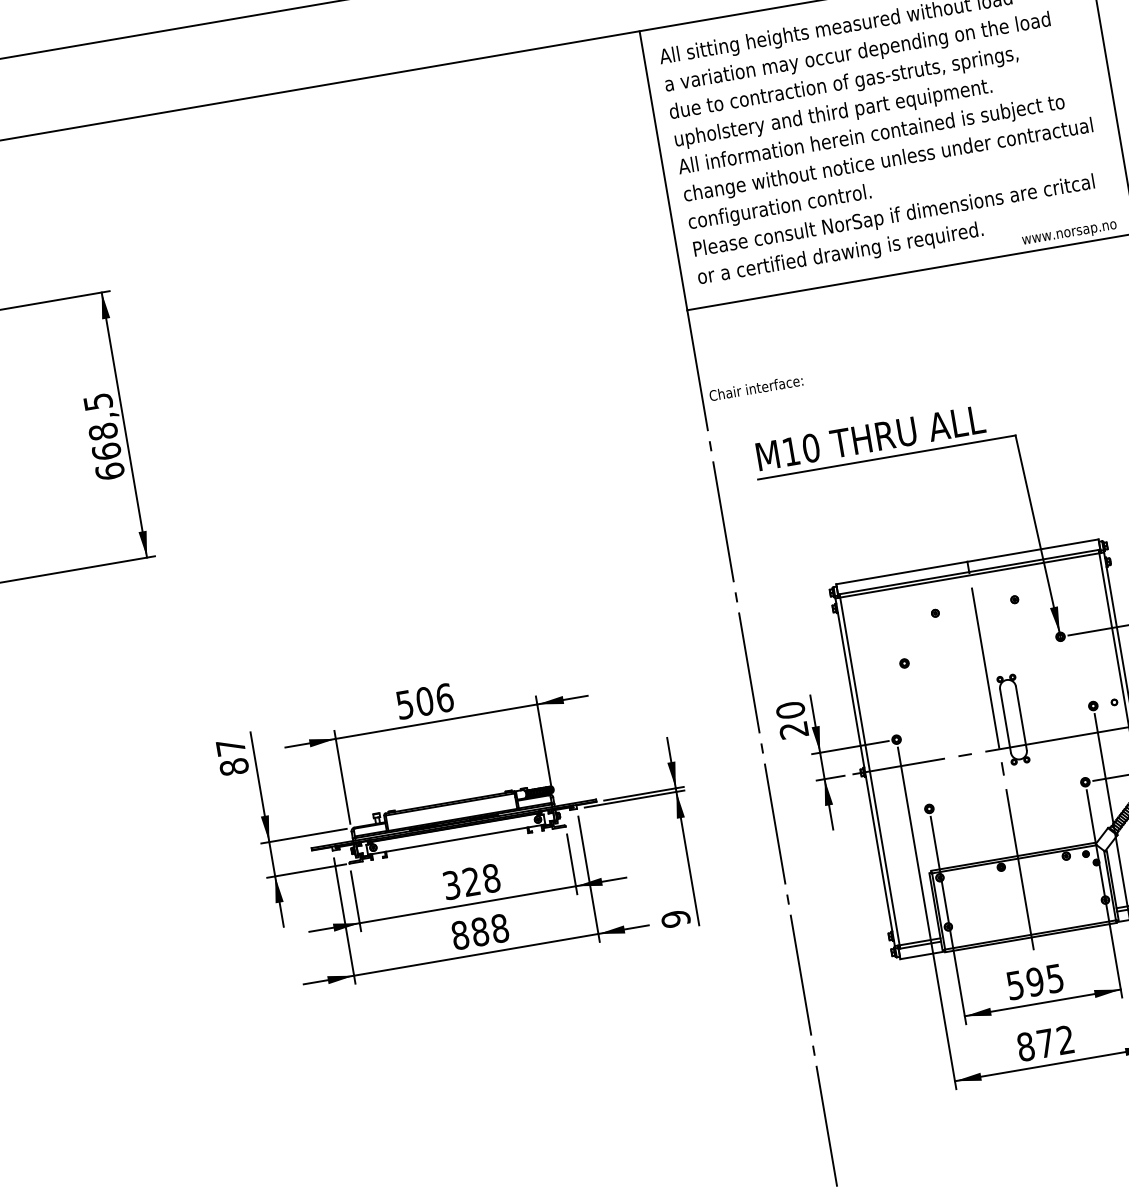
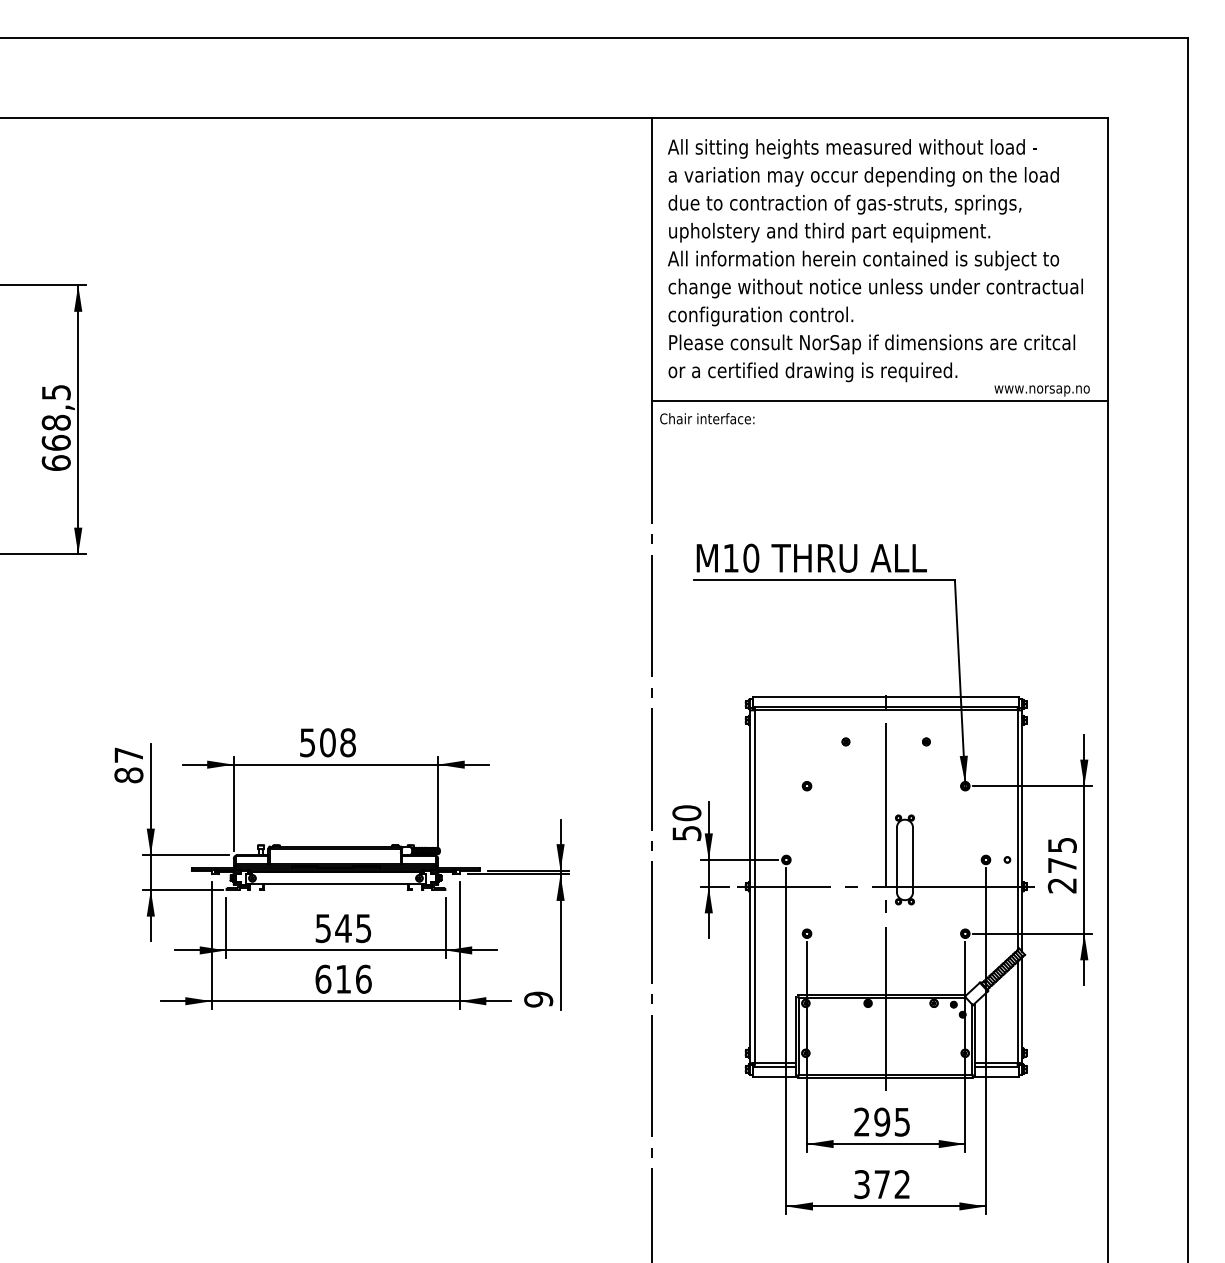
text: (756, 387) -> (707, 418), moved
text: (445, 697) -> (348, 742), 506 -> 508
text: (793, 730) -> (686, 833), 20 -> 50
text: (471, 881) -> (343, 928), 328 -> 545
text: (480, 931) -> (343, 978), 888 -> 616
text: (1014, 984) -> (861, 1121), 595 -> 295
text: (1025, 1046) -> (861, 1184), 872 -> 372

